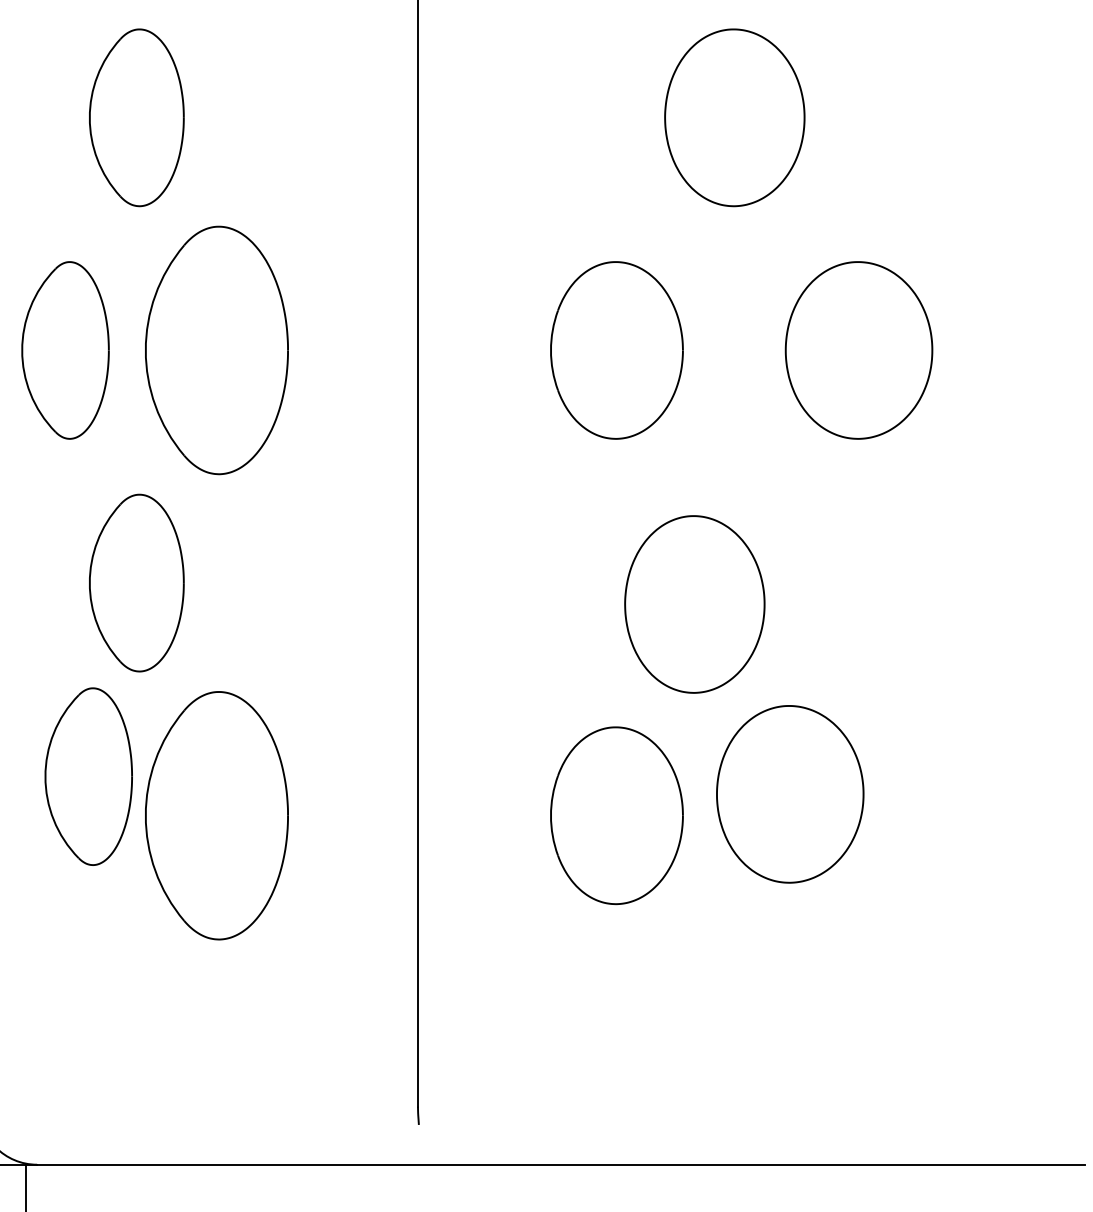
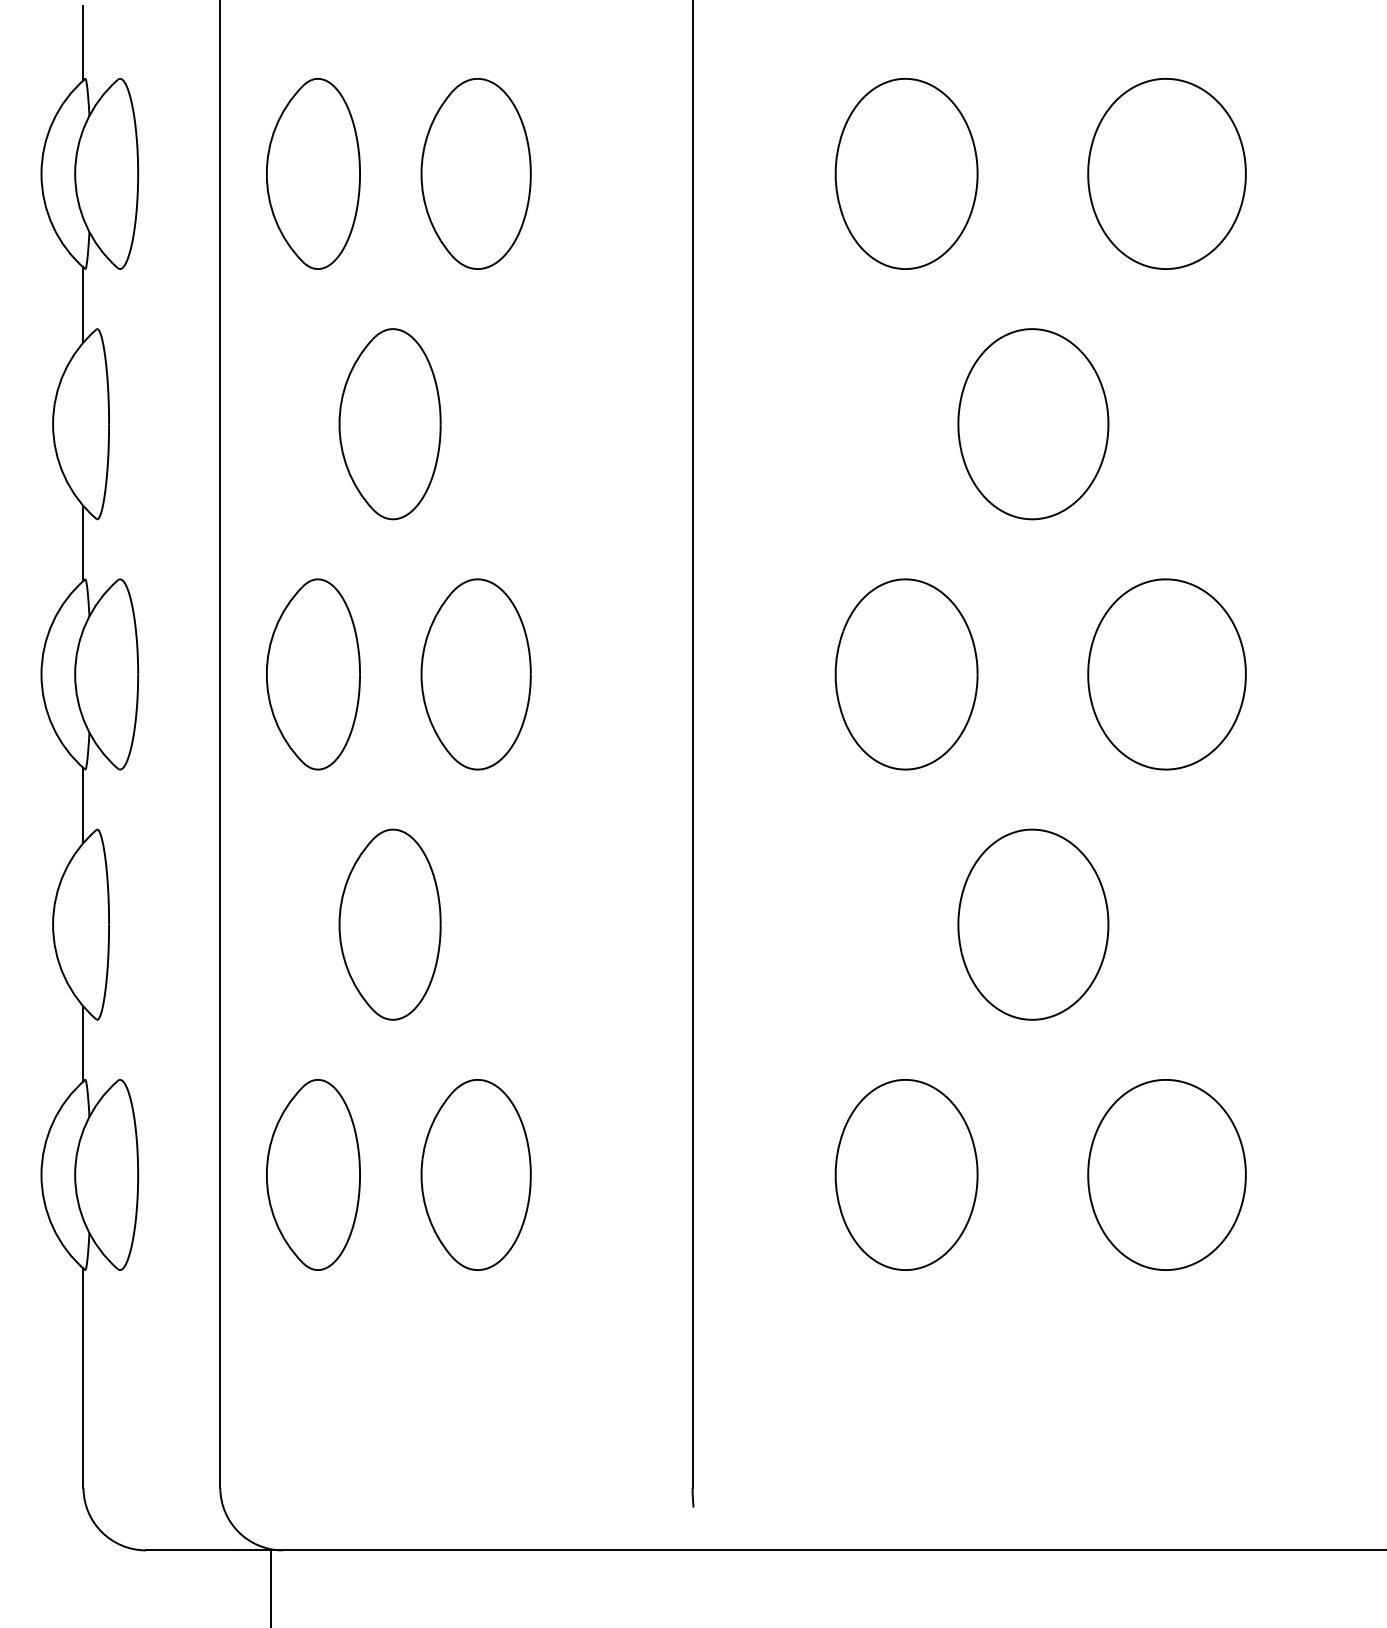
part: (216, 350) -> (475, 674), size x0.71
part: (694, 604) -> (1033, 924), moved
part: (88, 776) -> (313, 1174), moved
part: (789, 793) -> (1166, 1174), moved
part: (216, 815) -> (475, 1174), size x0.71

